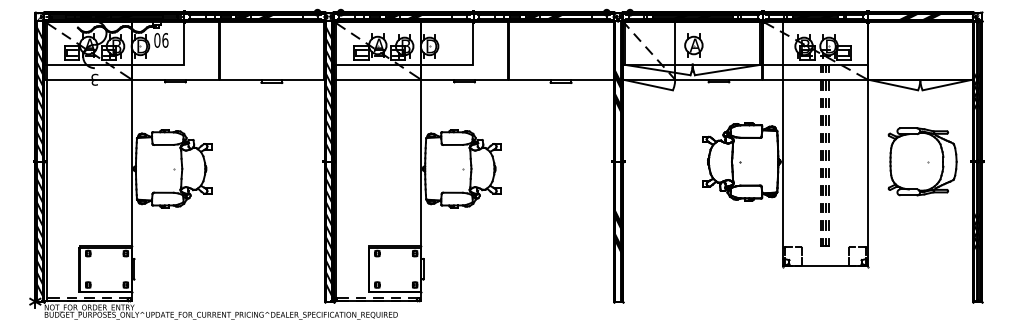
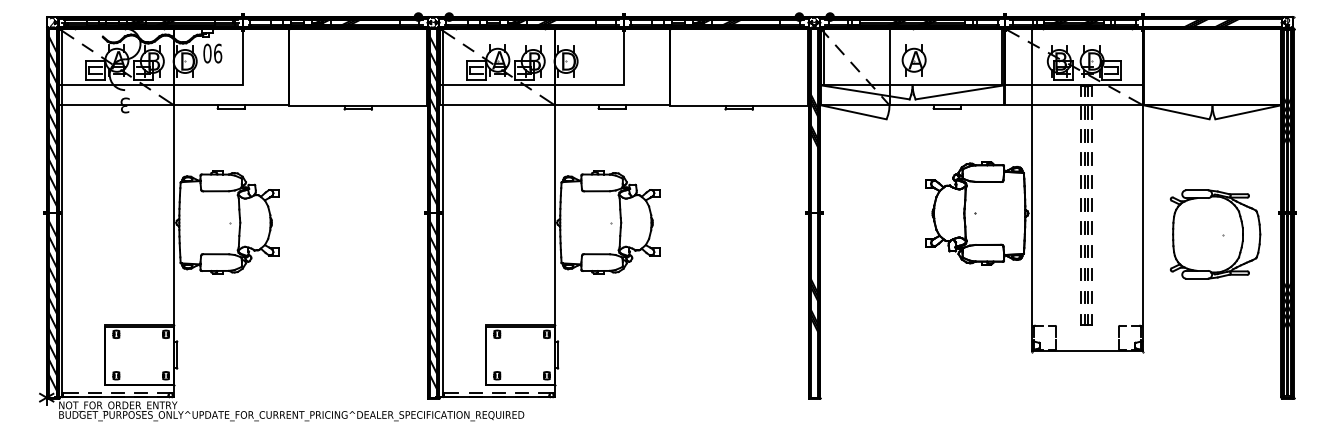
part: (922, 161) -> (1215, 234), moved

